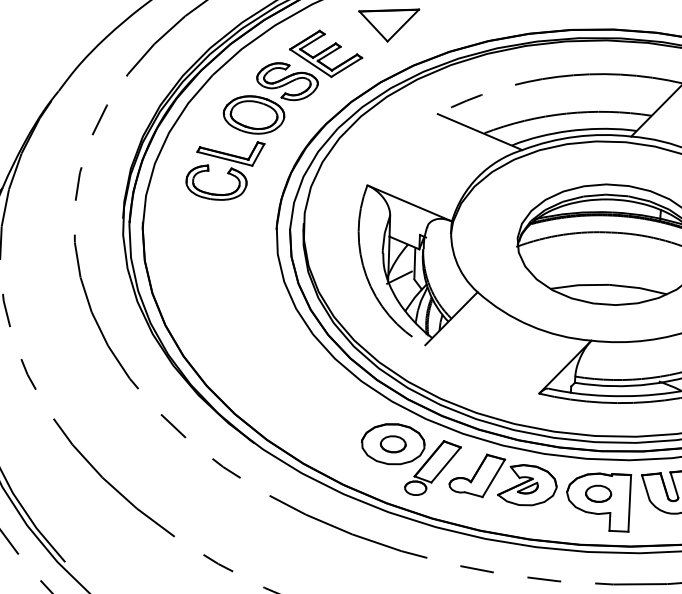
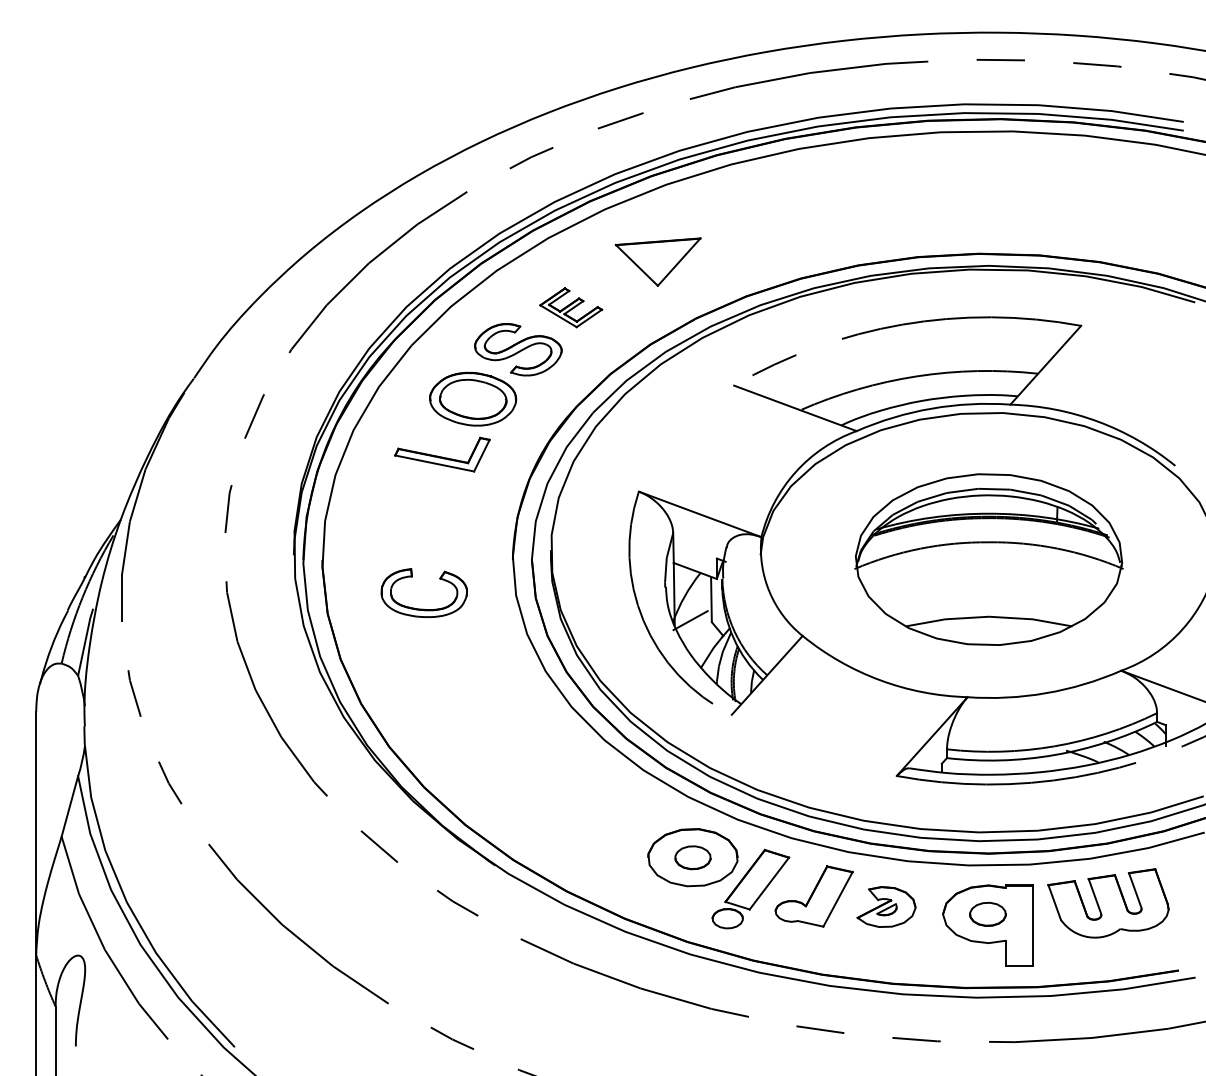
part: (325, 53) -> (570, 307), size x0.6
part: (215, 193) -> (423, 608), moved
part: (527, 484) -> (886, 906), size x0.7

